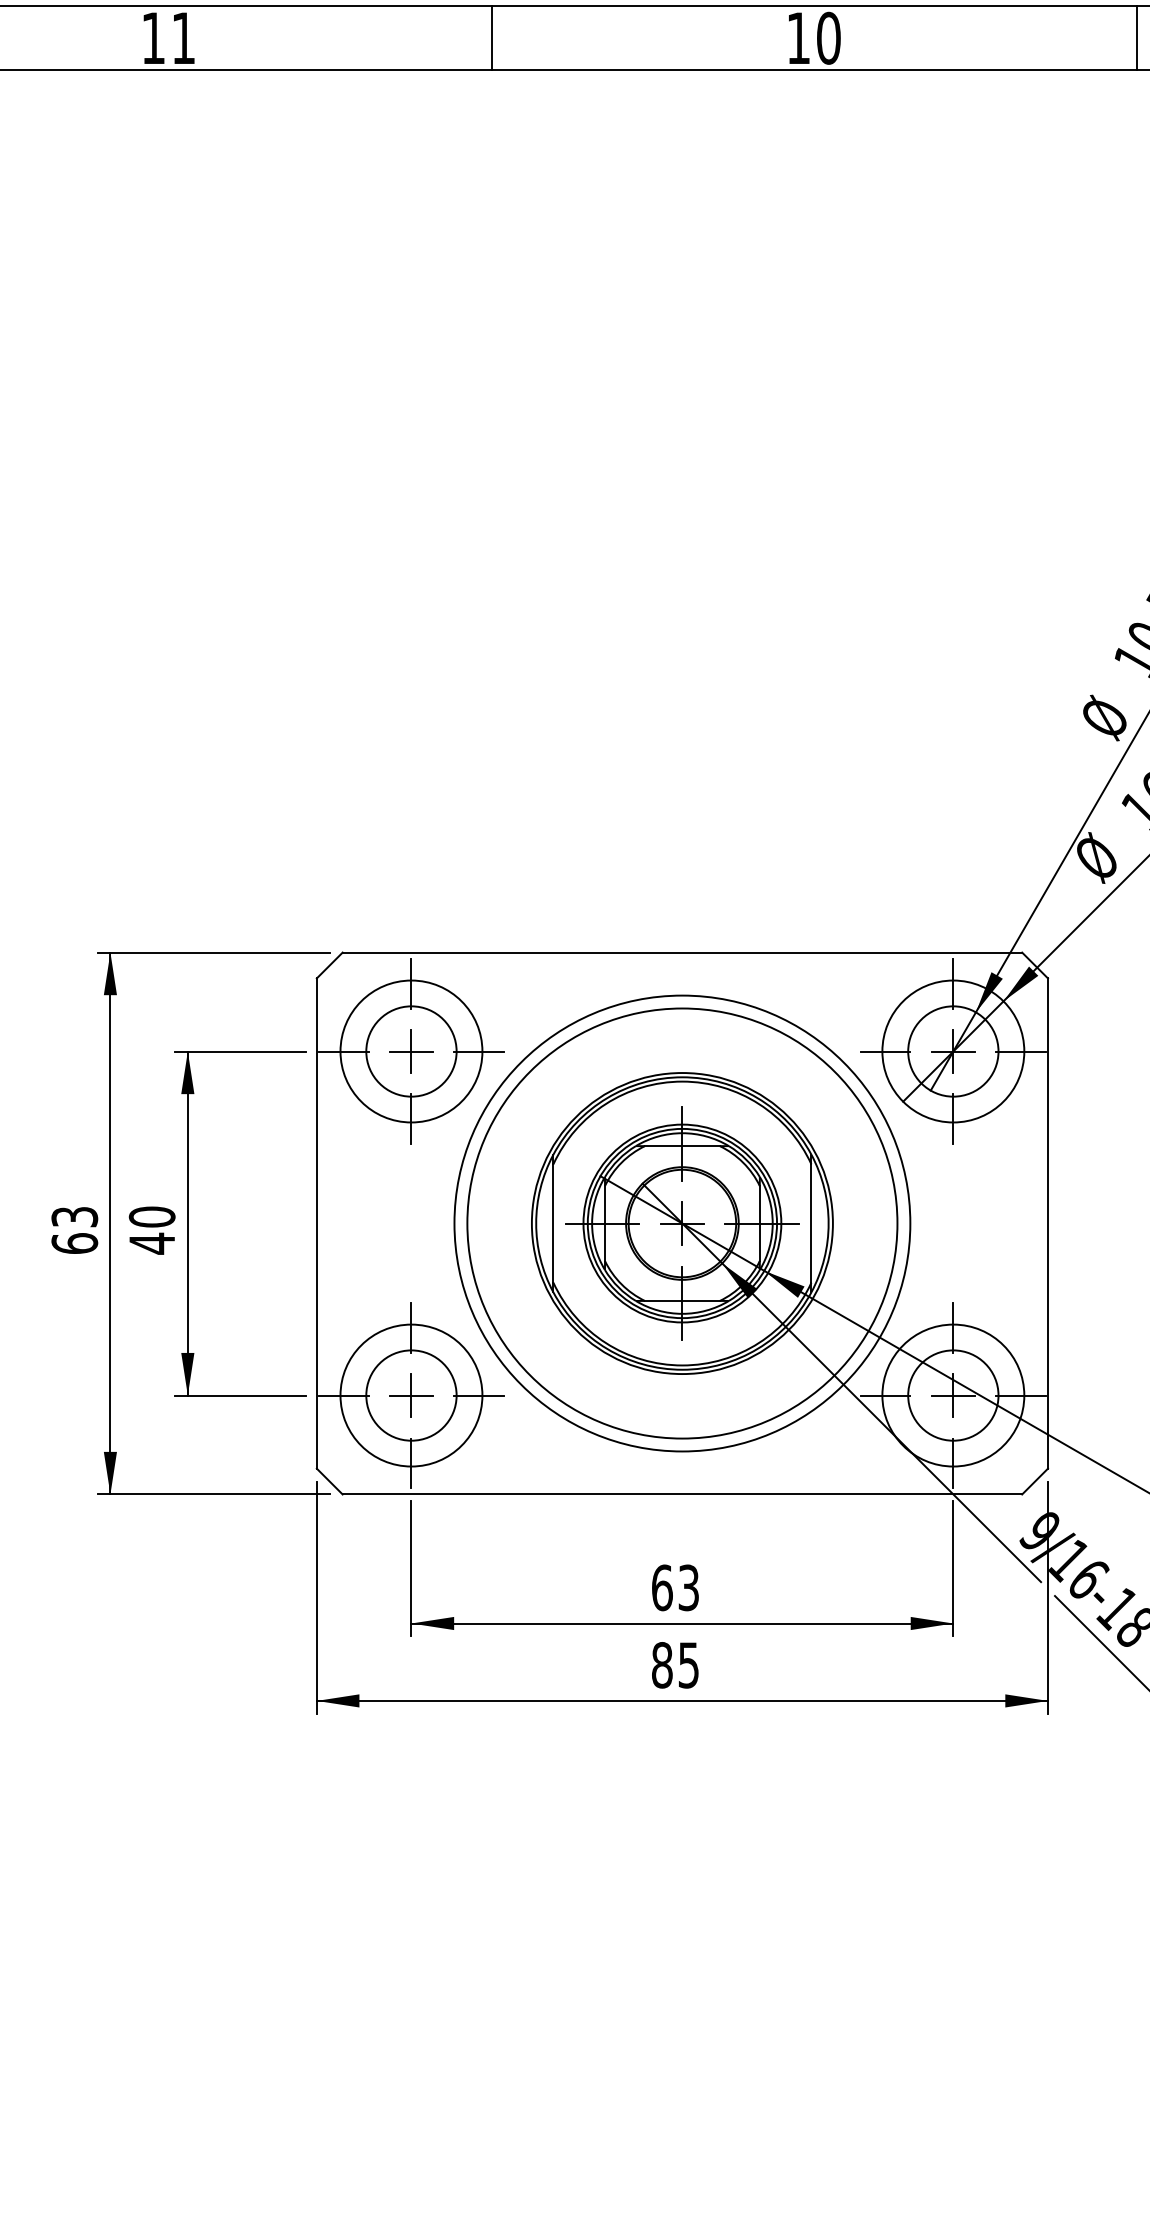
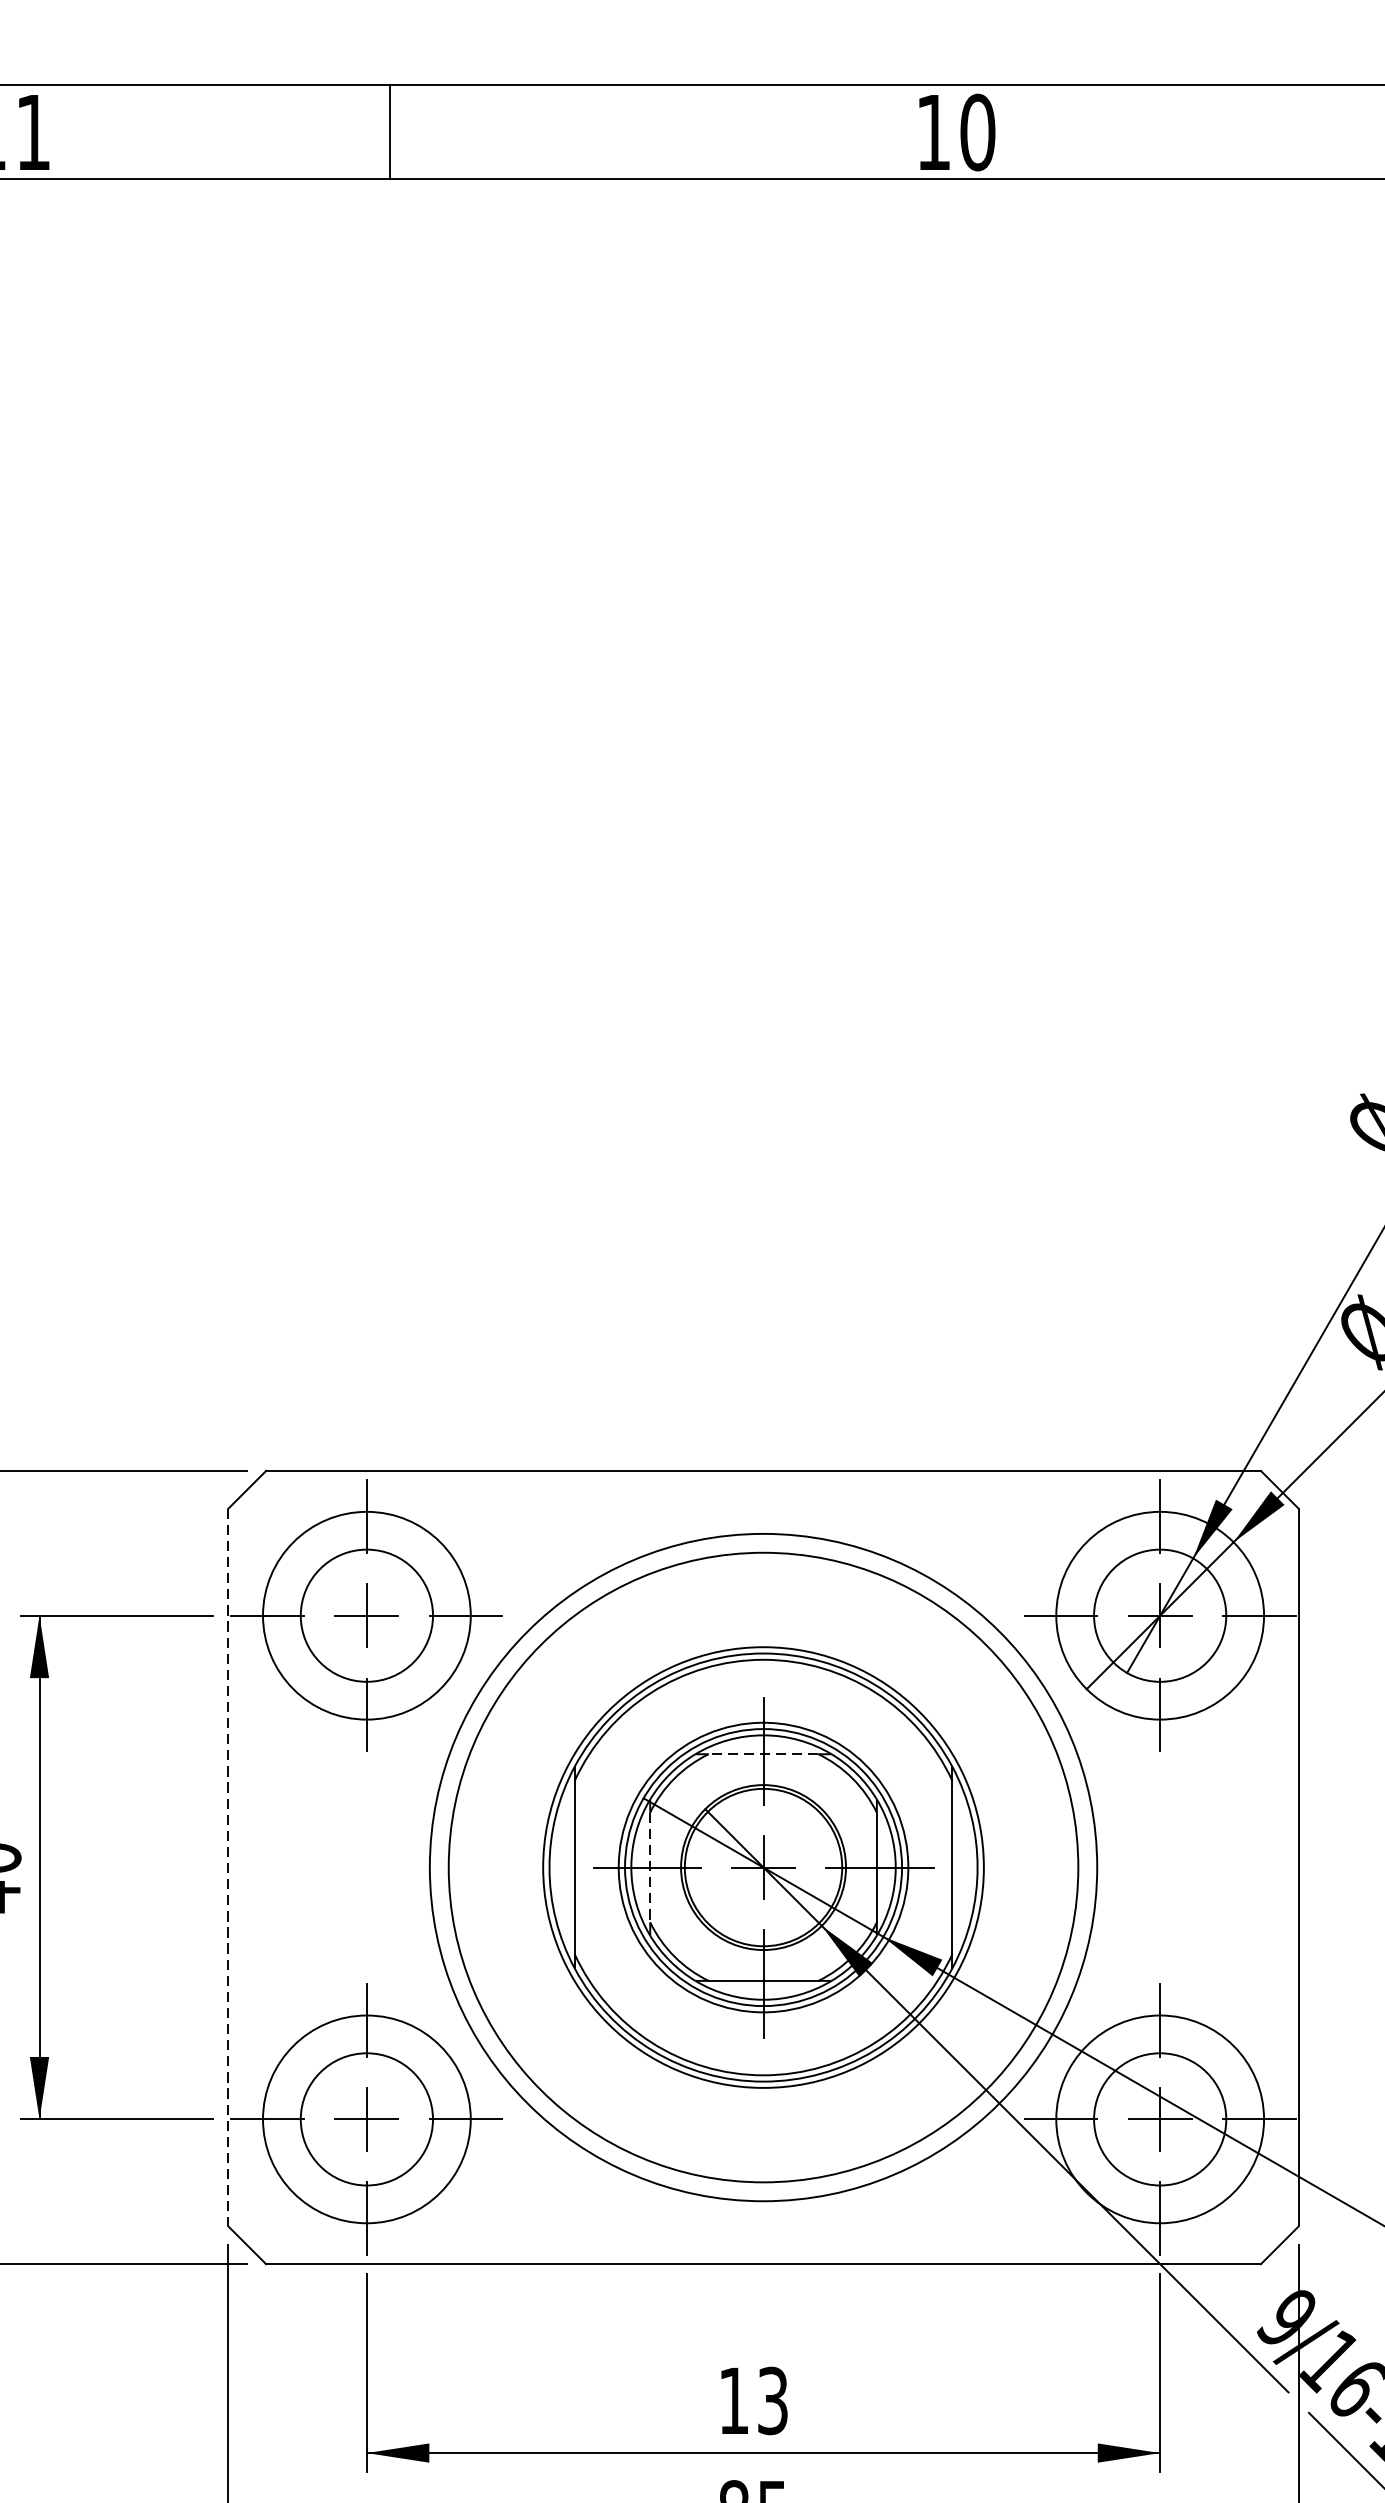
line: (492, 37) -> (390, 131), moved
line: (681, 1146) -> (762, 1754), solid -> dashed
line: (316, 1224) -> (227, 1868), solid -> dashed
line: (605, 1224) -> (650, 1868), solid -> dashed
text: (662, 1587) -> (734, 2400), 63 -> 13

